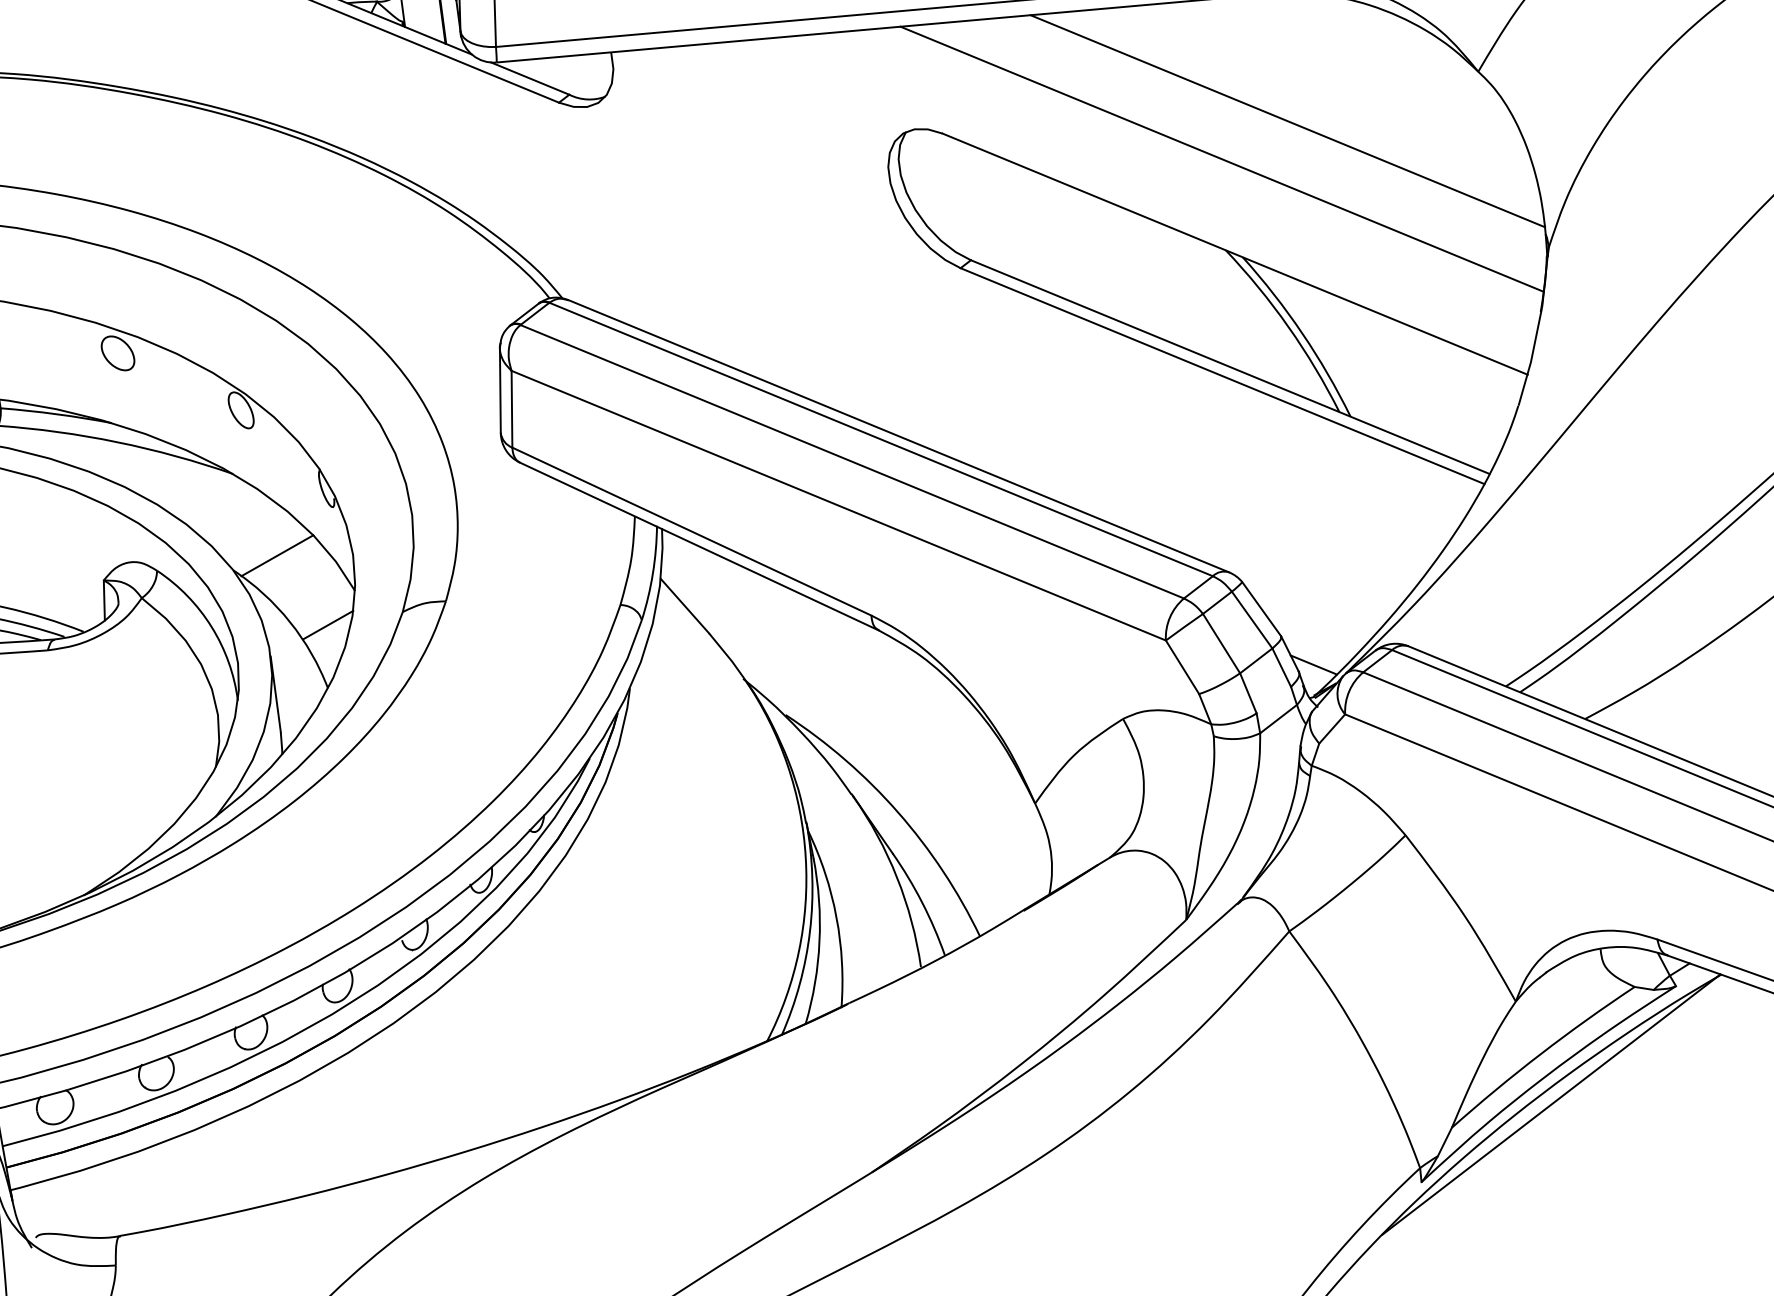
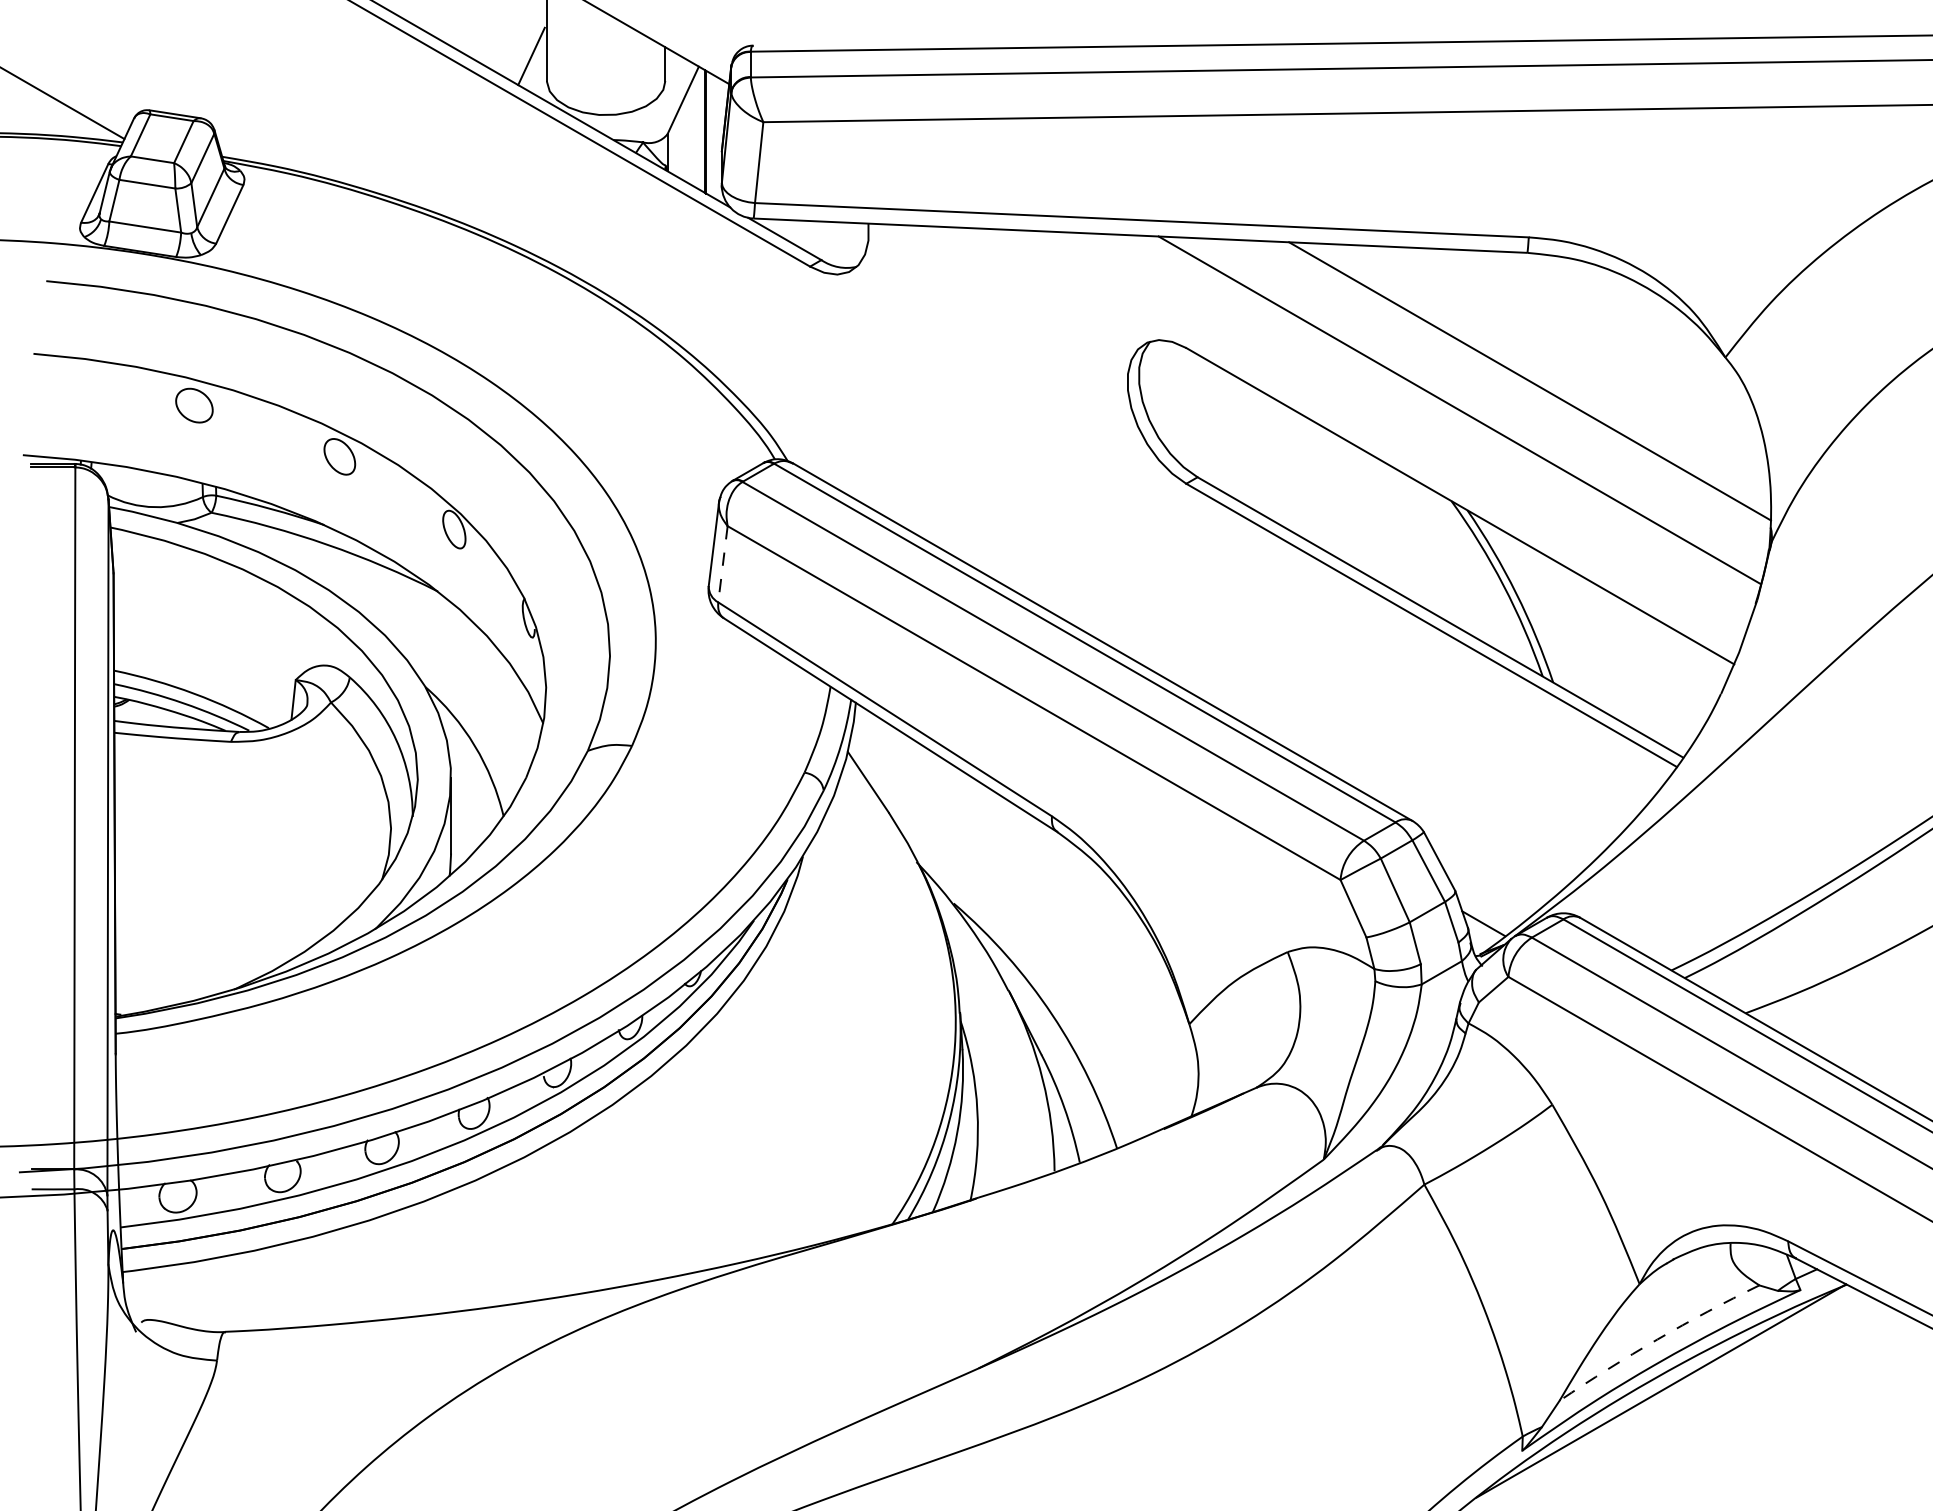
line: (511, 409) -> (722, 564), solid -> dashed
line: (276, 554) -> (470, 677), removed
line: (328, 624) -> (512, 753), removed
arc: (1540, 1054) -> (1657, 1339), solid -> dashed

